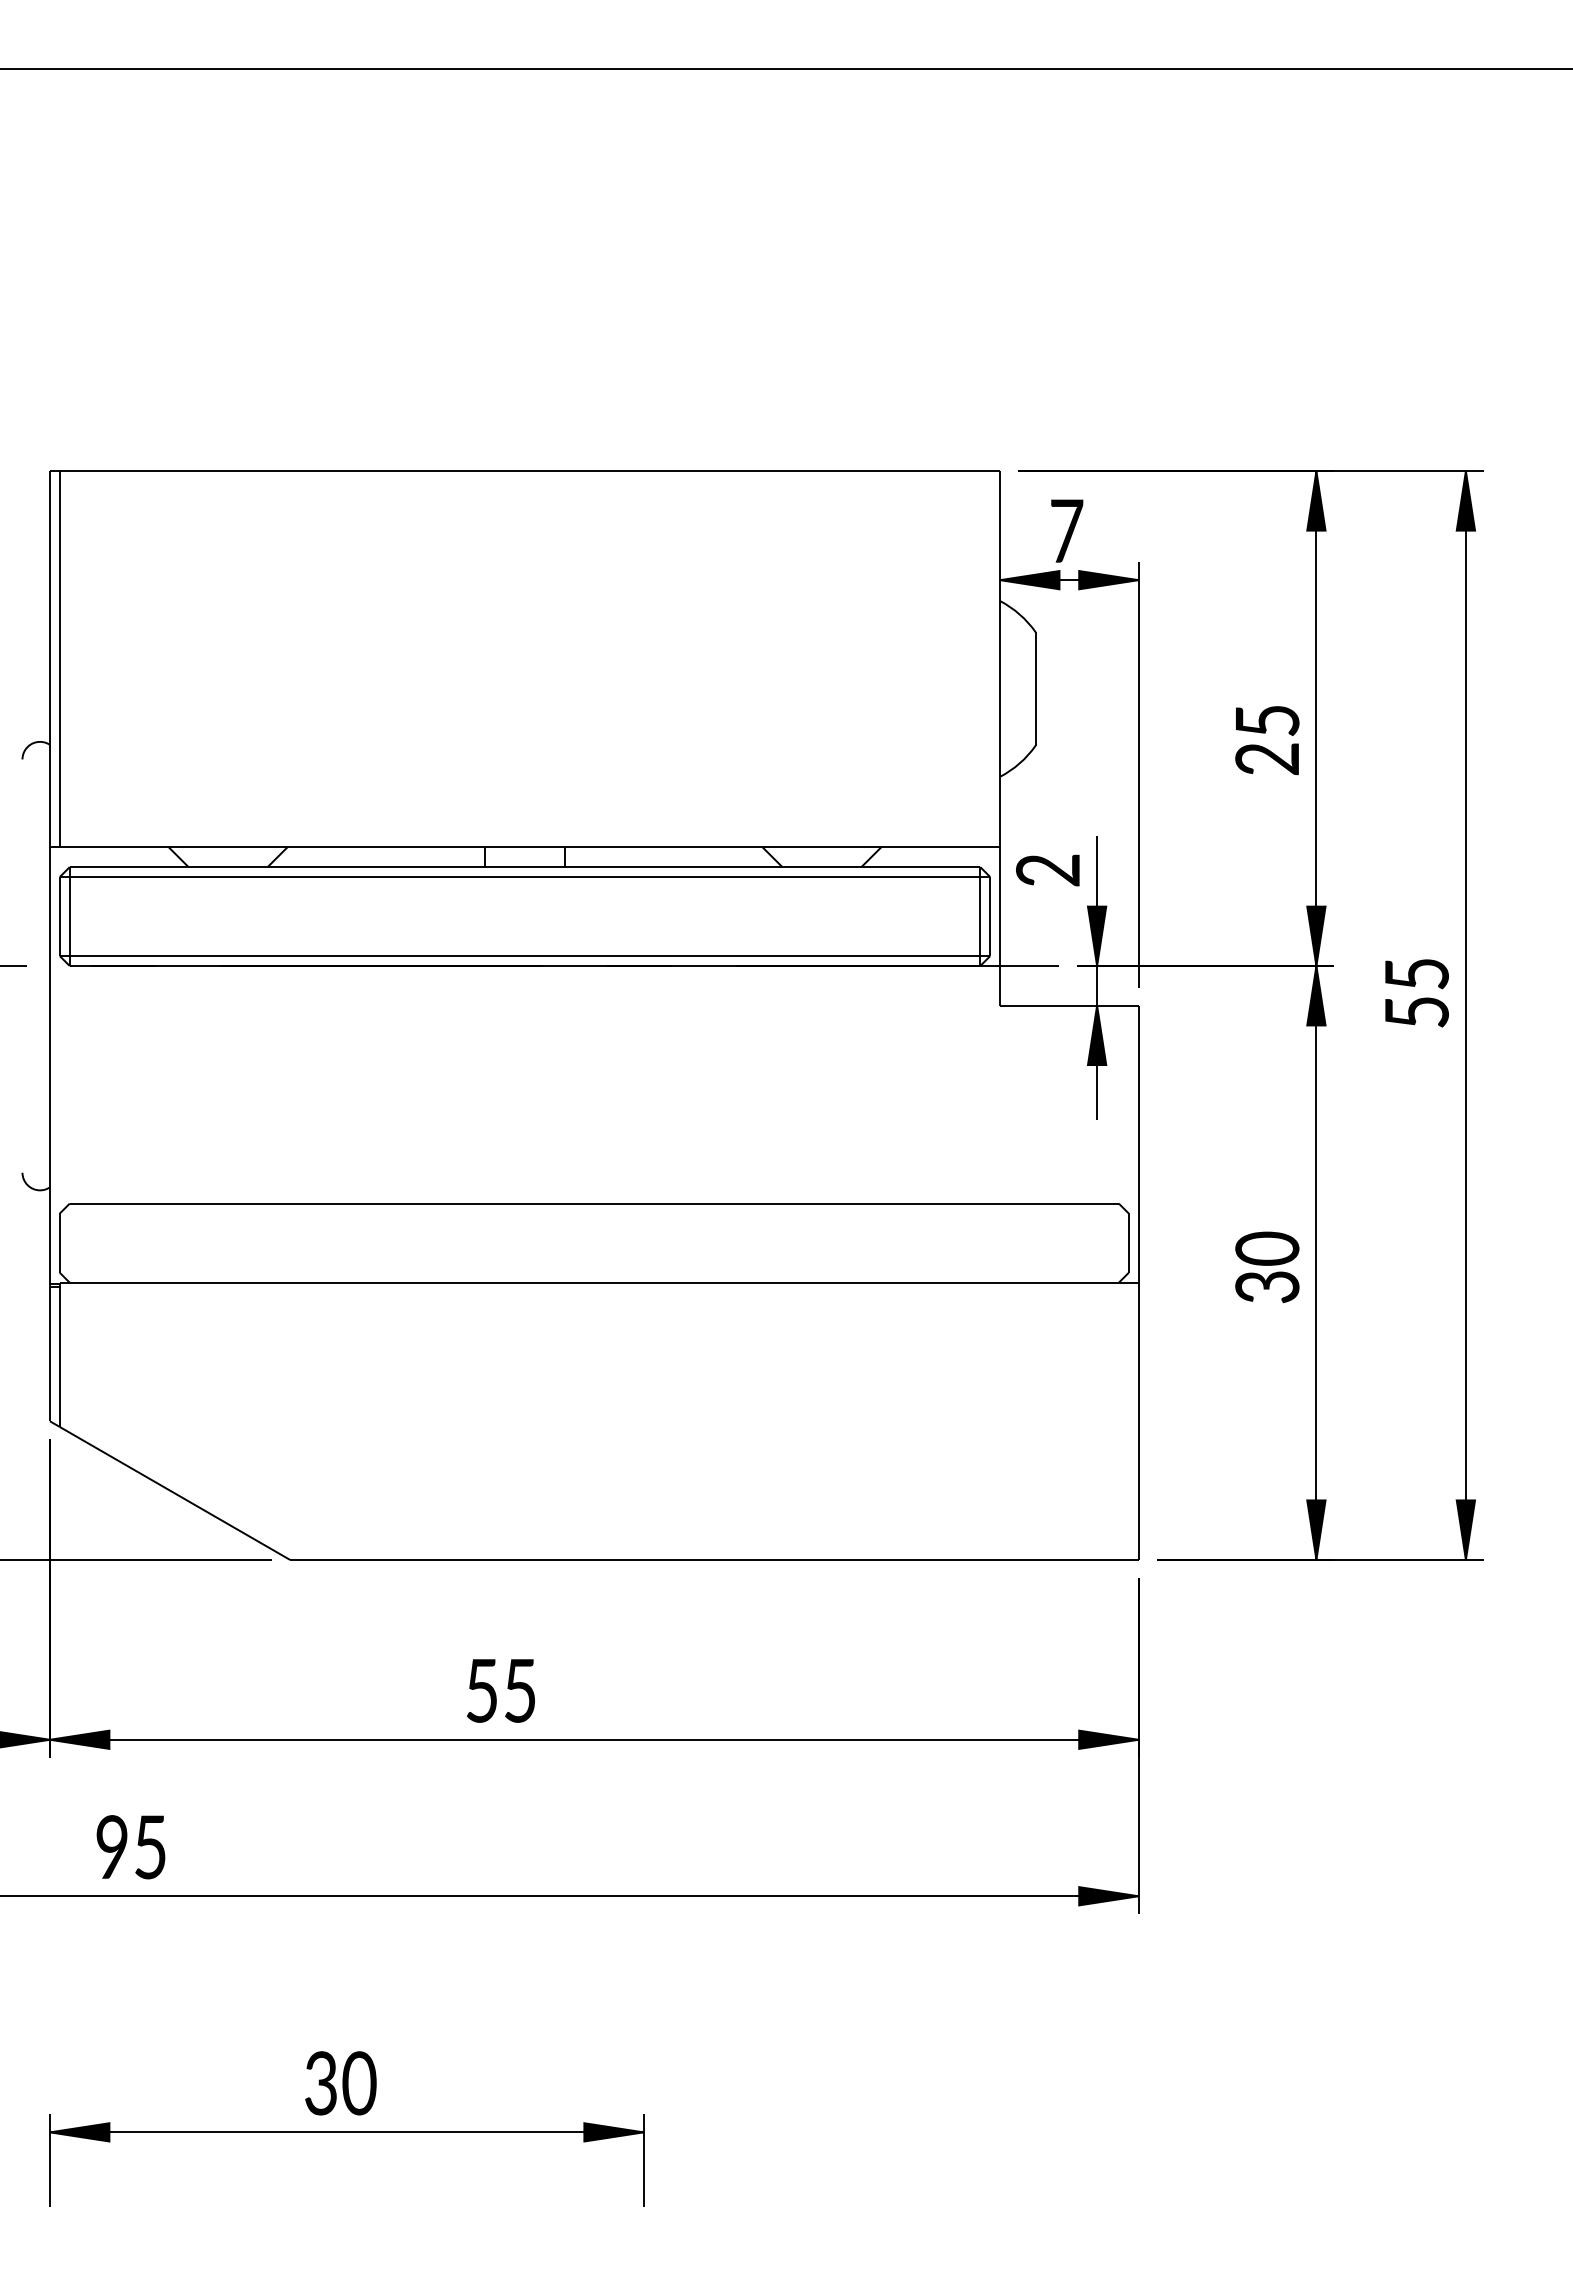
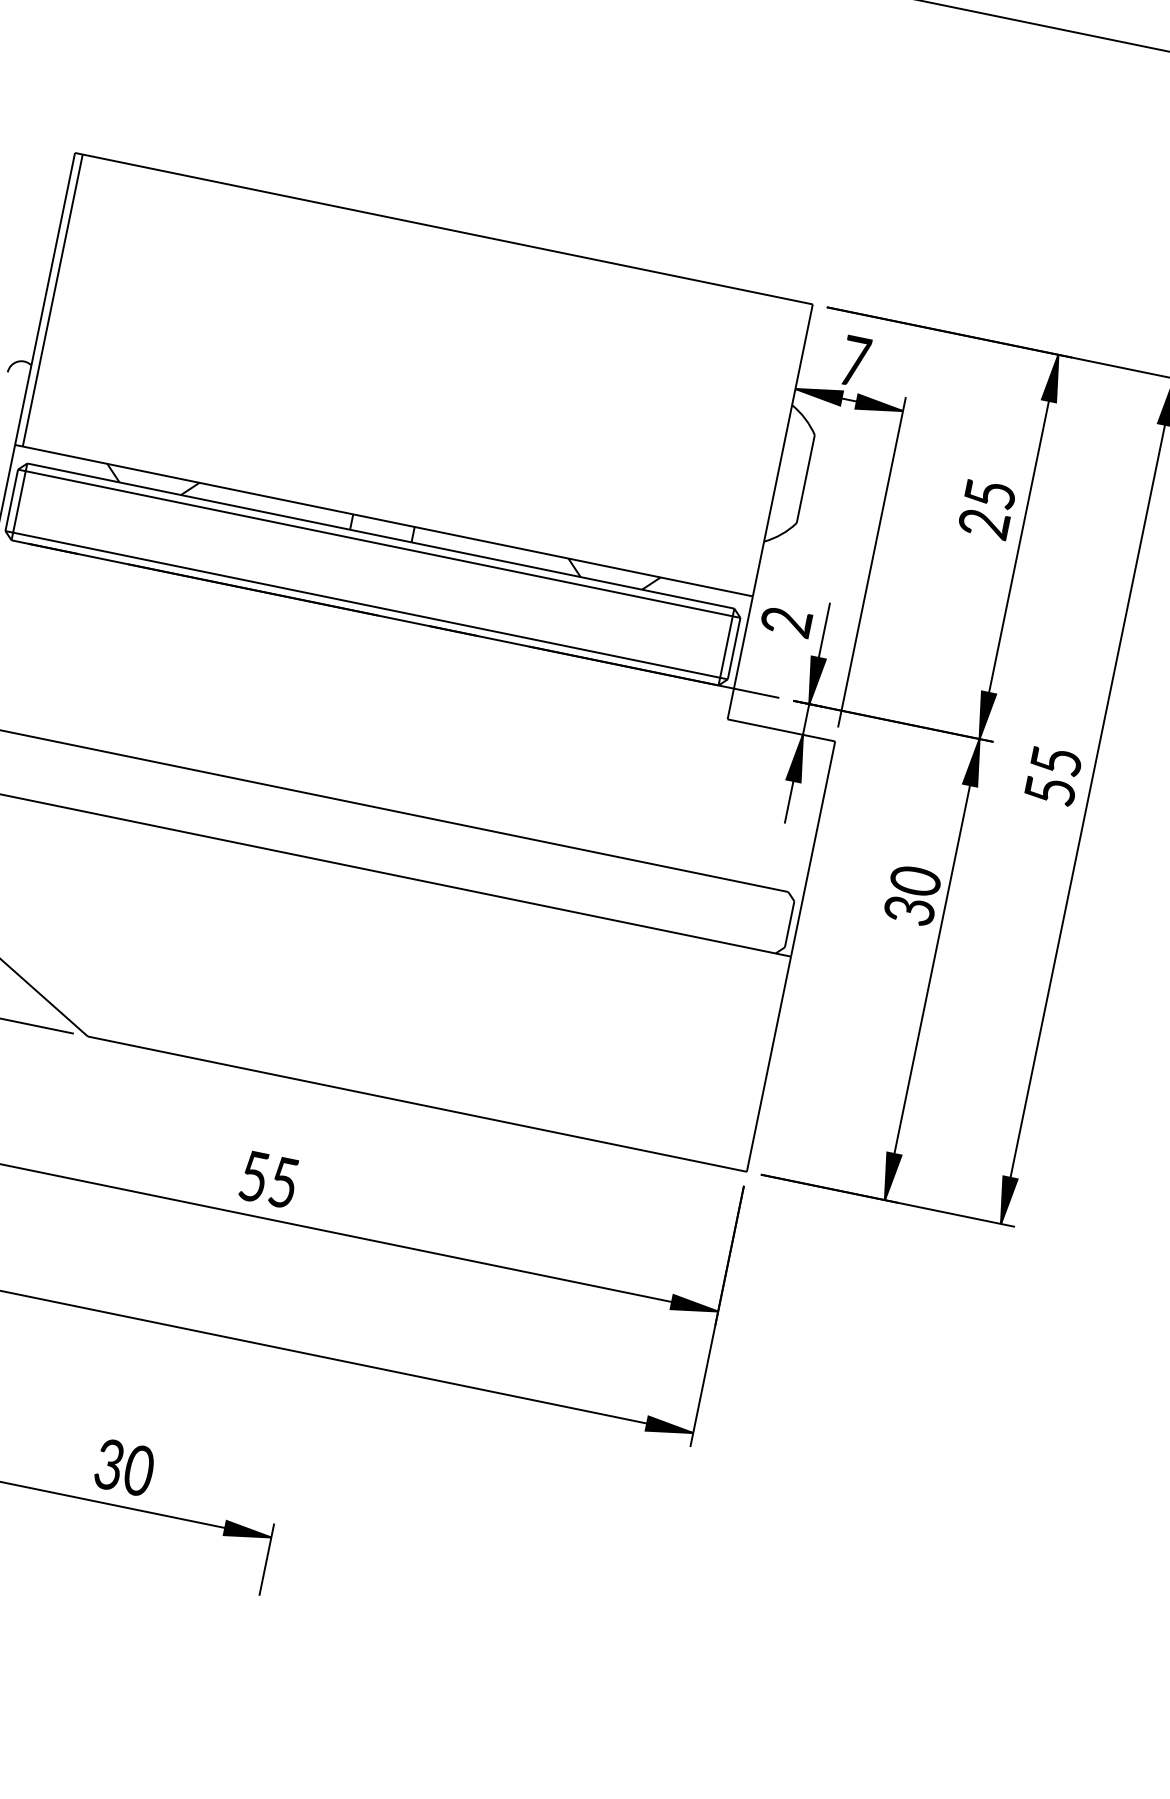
text: (1267, 740) -> (987, 509), moved
text: (1267, 1267) -> (912, 895), moved
text: (500, 1690) -> (268, 1179), moved
text: (340, 2083) -> (124, 1467), moved

